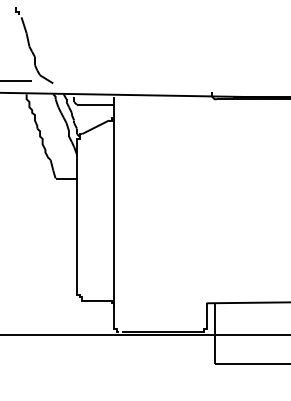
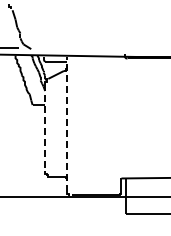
line: (114, 211) -> (67, 124), solid -> dashed
line: (77, 216) -> (45, 127), solid -> dashed

